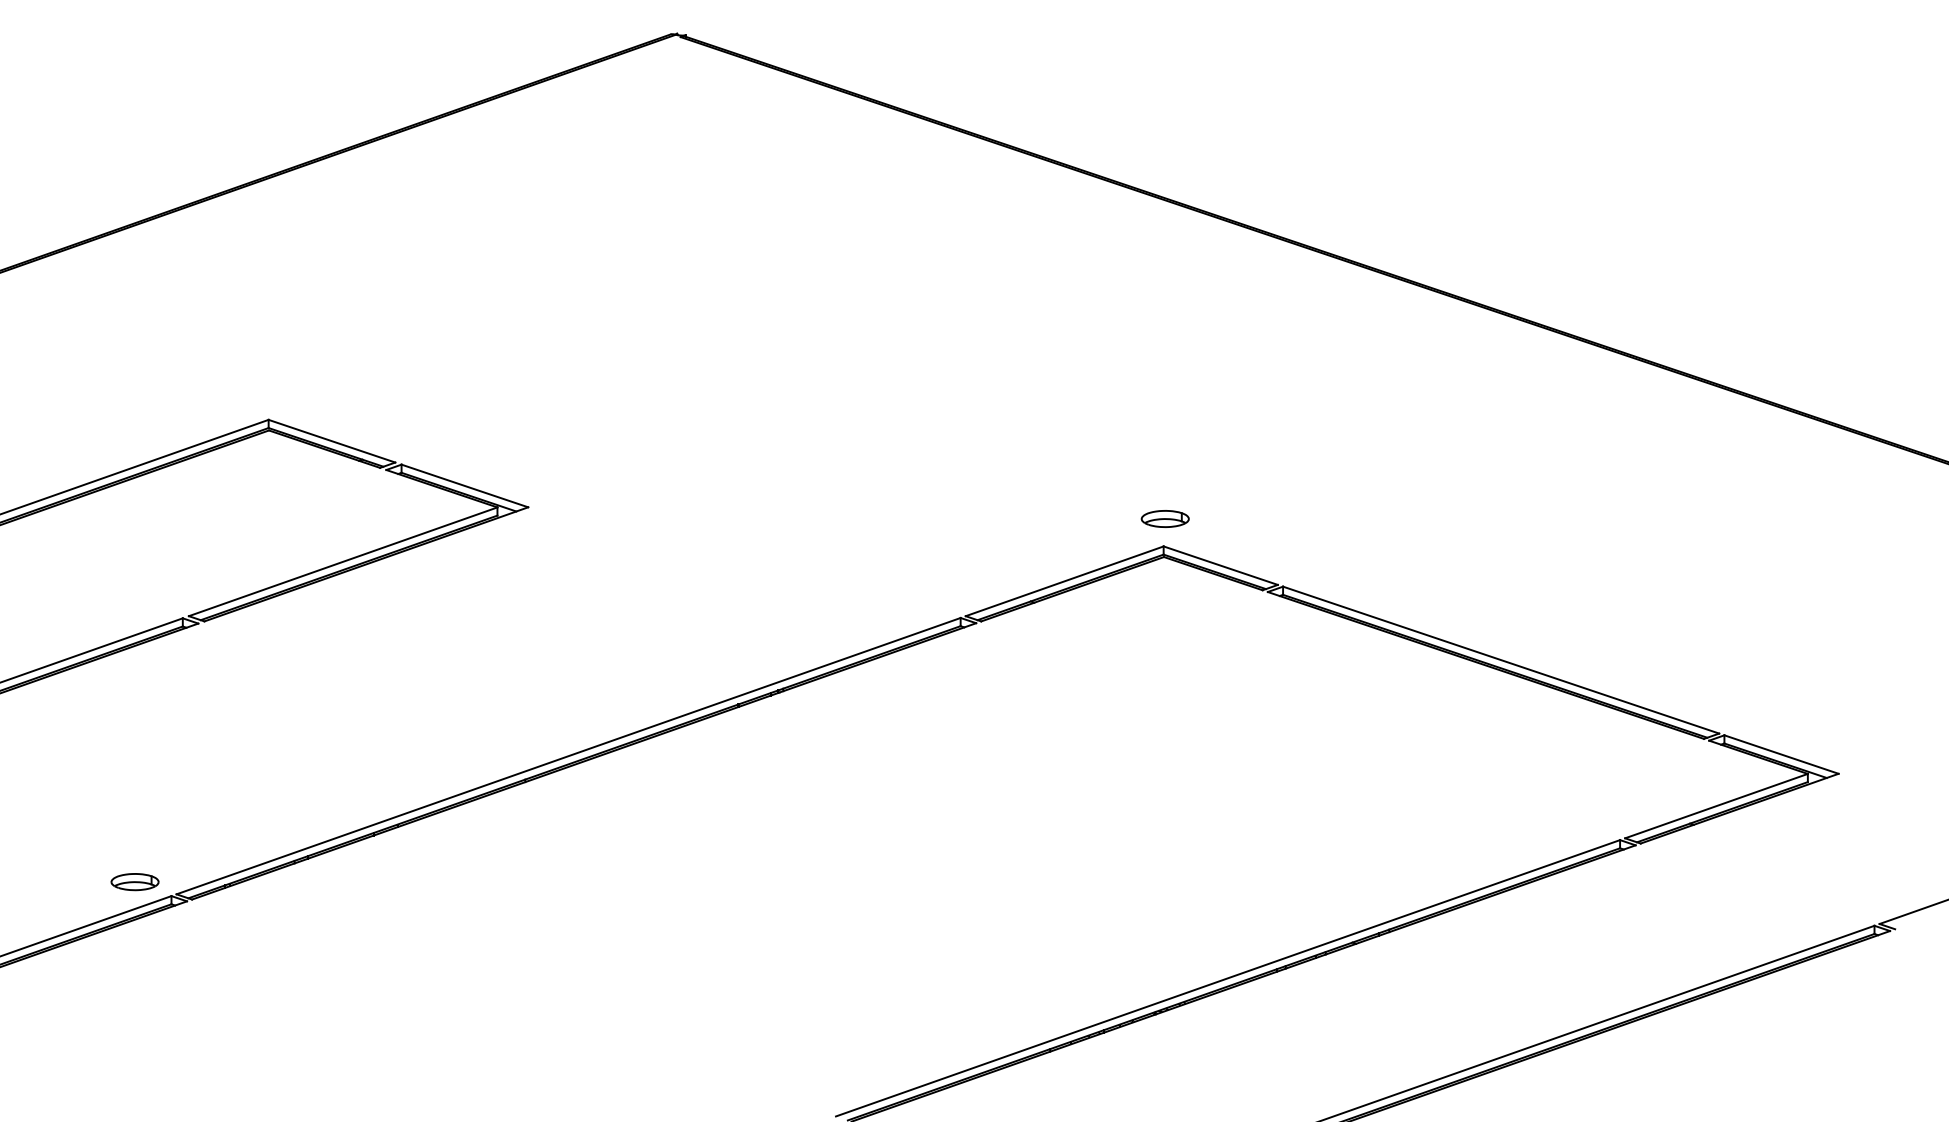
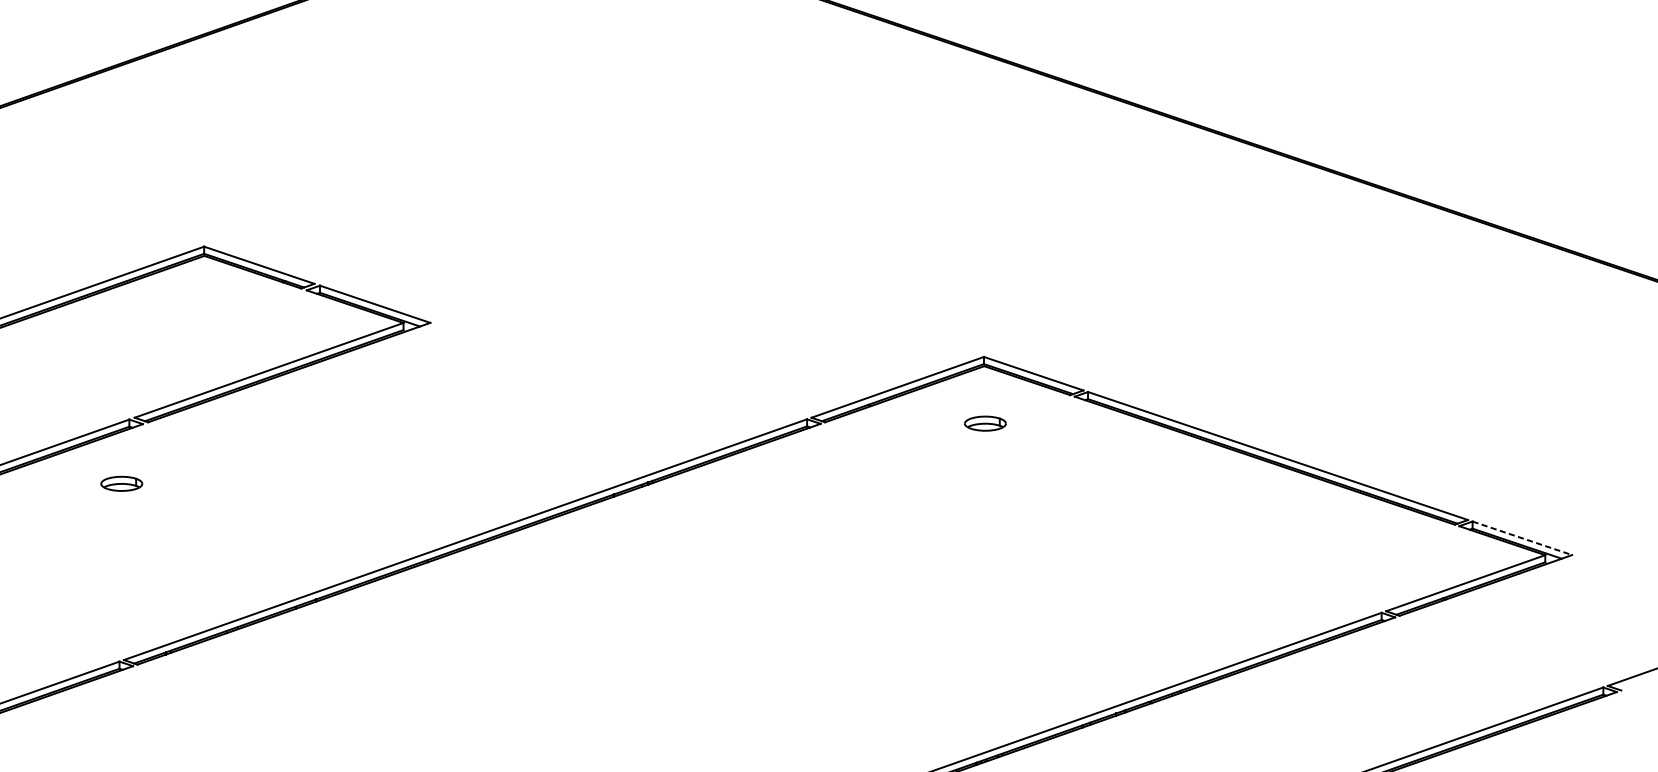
part: (1164, 518) -> (984, 423), moved
line: (1782, 754) -> (1523, 538), solid -> dashed
part: (134, 882) -> (121, 484), moved

